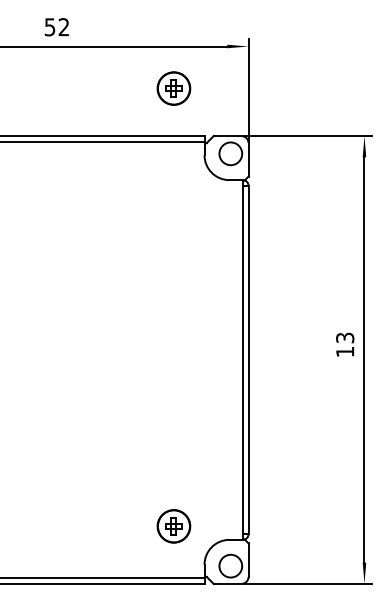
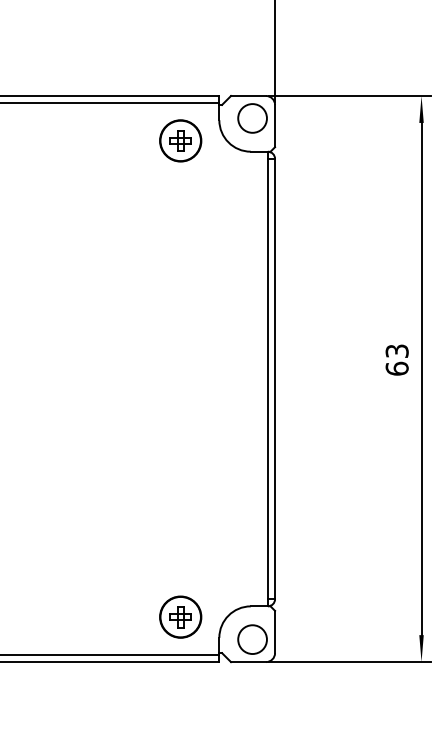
part: (173, 88) -> (180, 140), moved
text: (345, 351) -> (397, 368), 13 -> 63
part: (173, 526) -> (180, 617), moved

